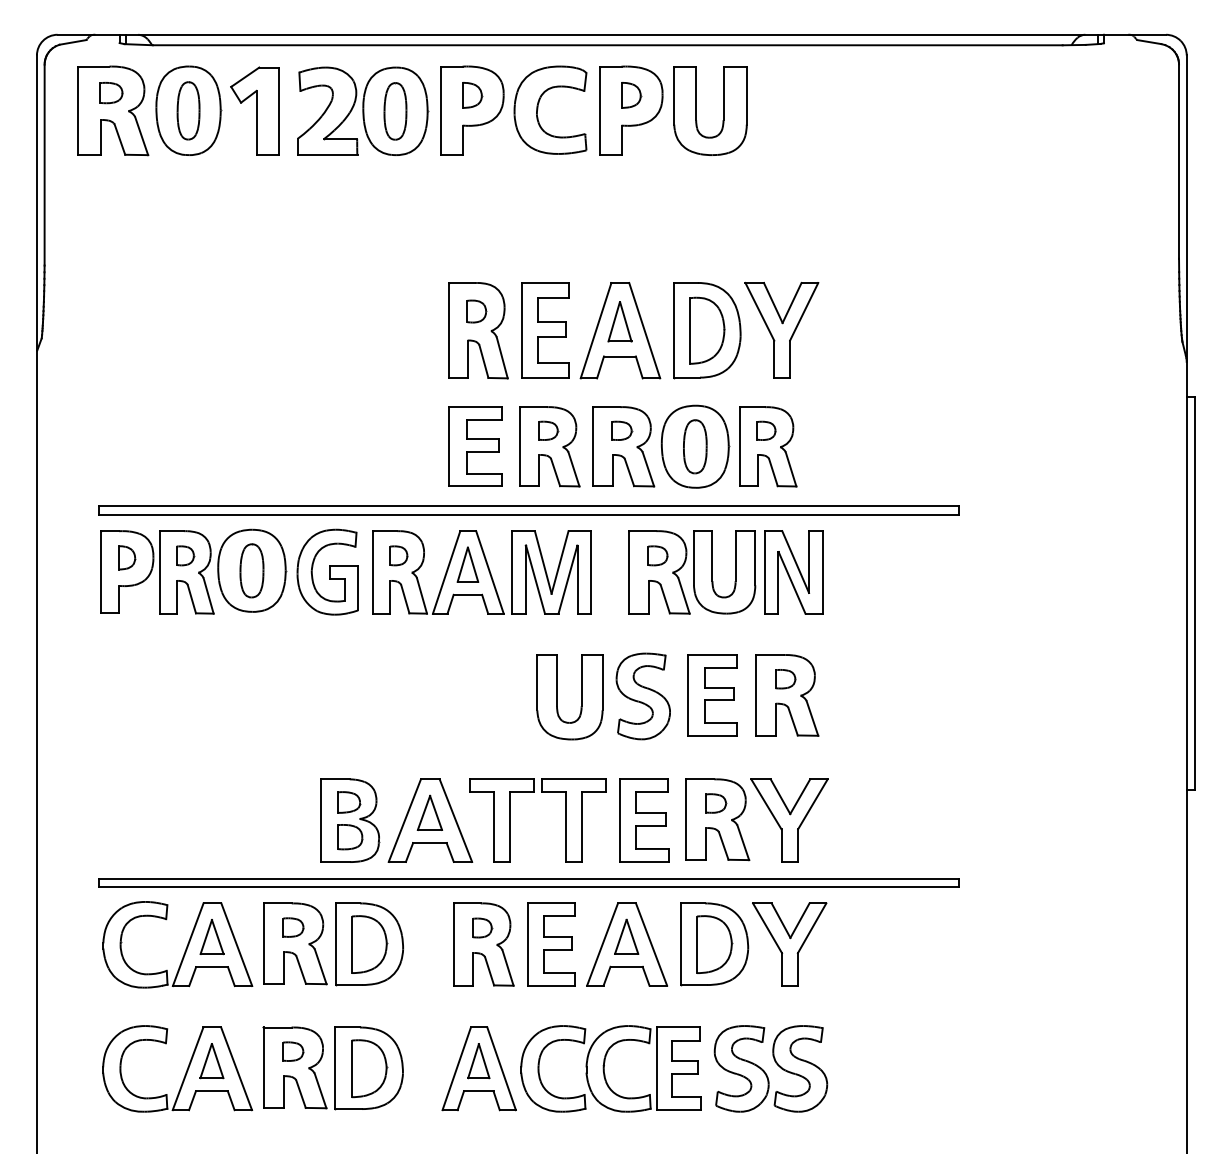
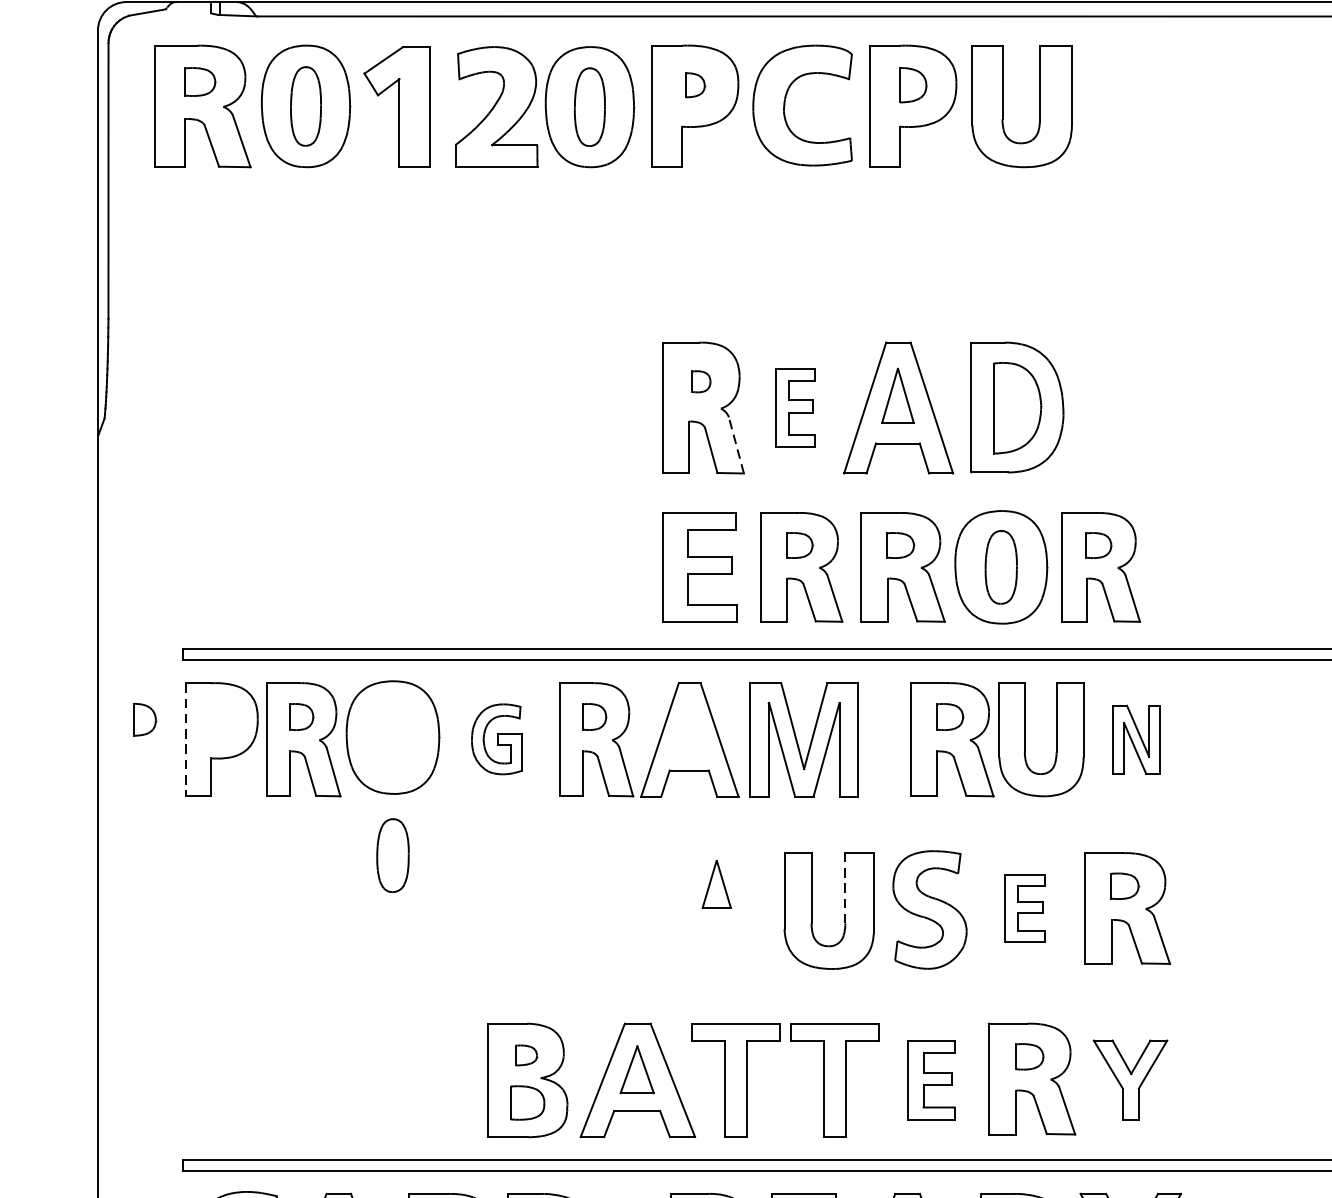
part: (472, 95) -> (695, 85), size x0.7
part: (476, 311) -> (701, 381), size x0.7
part: (545, 330) -> (795, 407), size x0.6
part: (781, 330) -> (1119, 407), removed
line: (502, 357) -> (736, 444), solid -> dashed
part: (127, 557) -> (145, 719), moved
part: (467, 564) -> (716, 883), moved
part: (251, 570) -> (392, 855), moved
part: (327, 571) -> (496, 738), size x0.6
line: (100, 572) -> (185, 739), solid -> dashed
part: (793, 572) -> (1136, 739), size x0.6
line: (581, 680) -> (845, 888), solid -> dashed
part: (712, 695) -> (1024, 908), size x0.6
part: (349, 802) -> (526, 1055), size x0.7
part: (644, 820) -> (931, 1080), size x0.7
part: (789, 820) -> (1130, 1080), size x0.7

